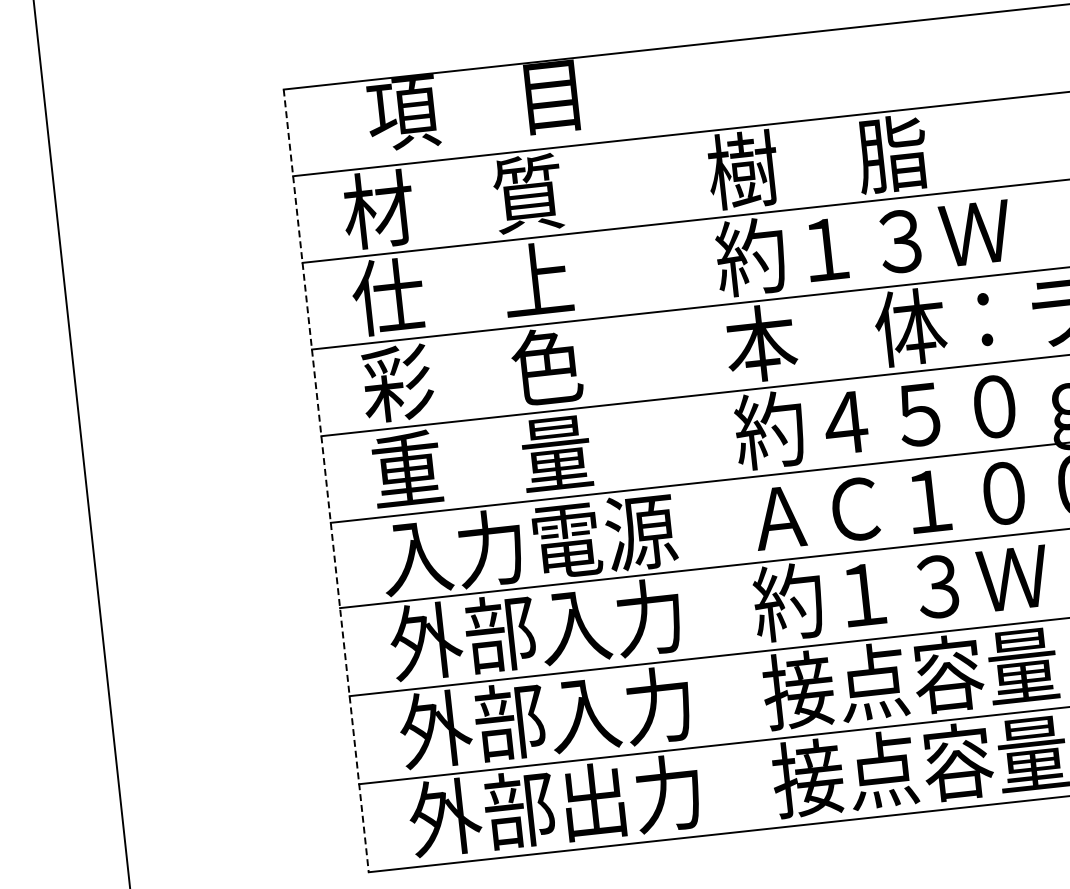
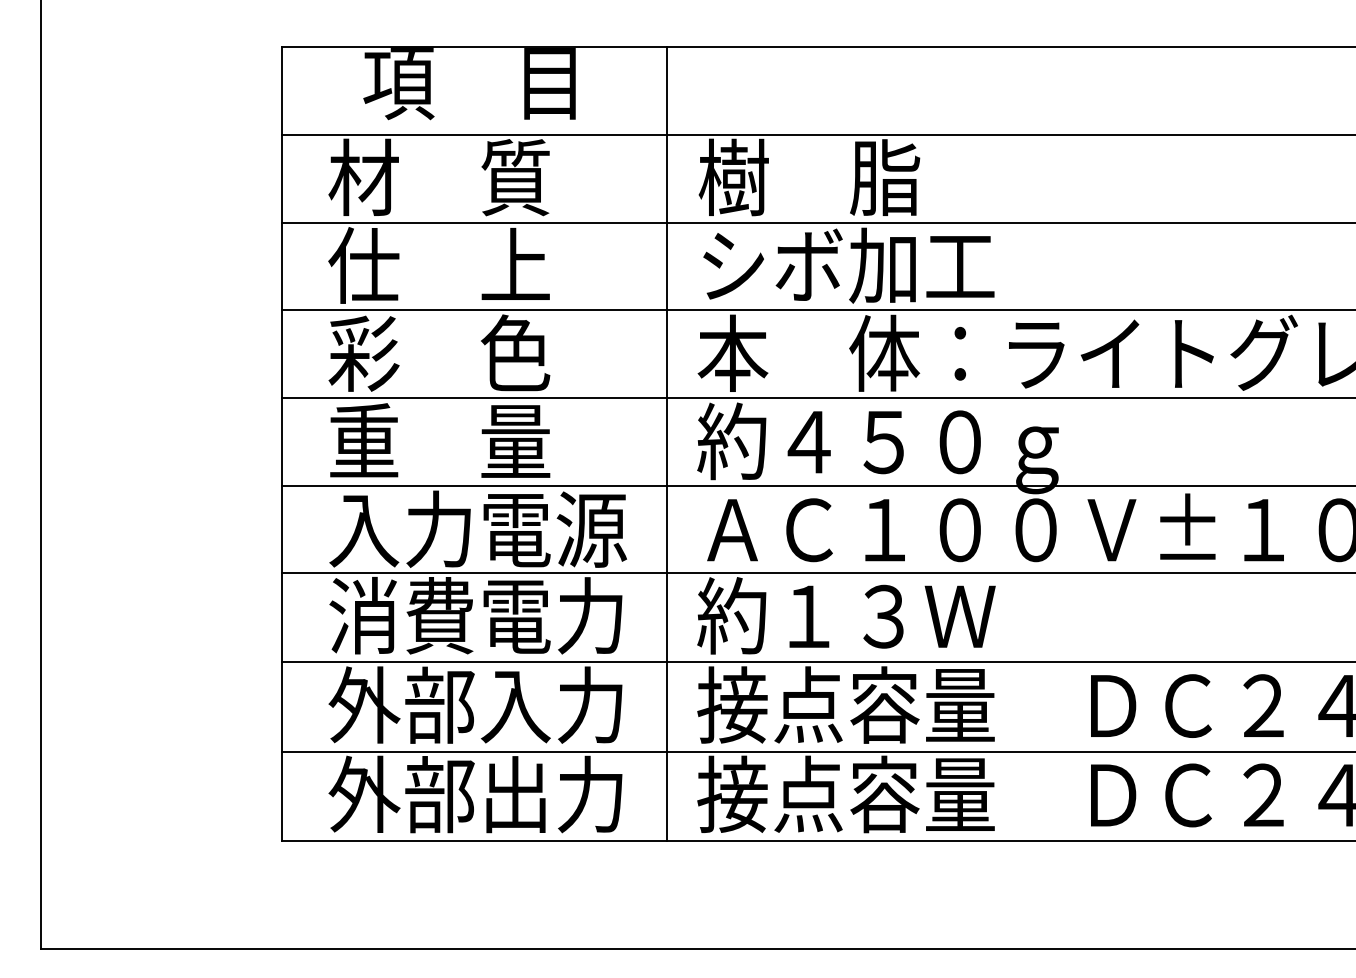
text: (863, 244) -> (846, 265), 約１３Ｗ -> シボ加工
line: (706, 439) -> (667, 443), added
line: (326, 481) -> (281, 444), dashed -> solid
text: (500, 633) -> (439, 615), 外部入力 -> 消費電力

